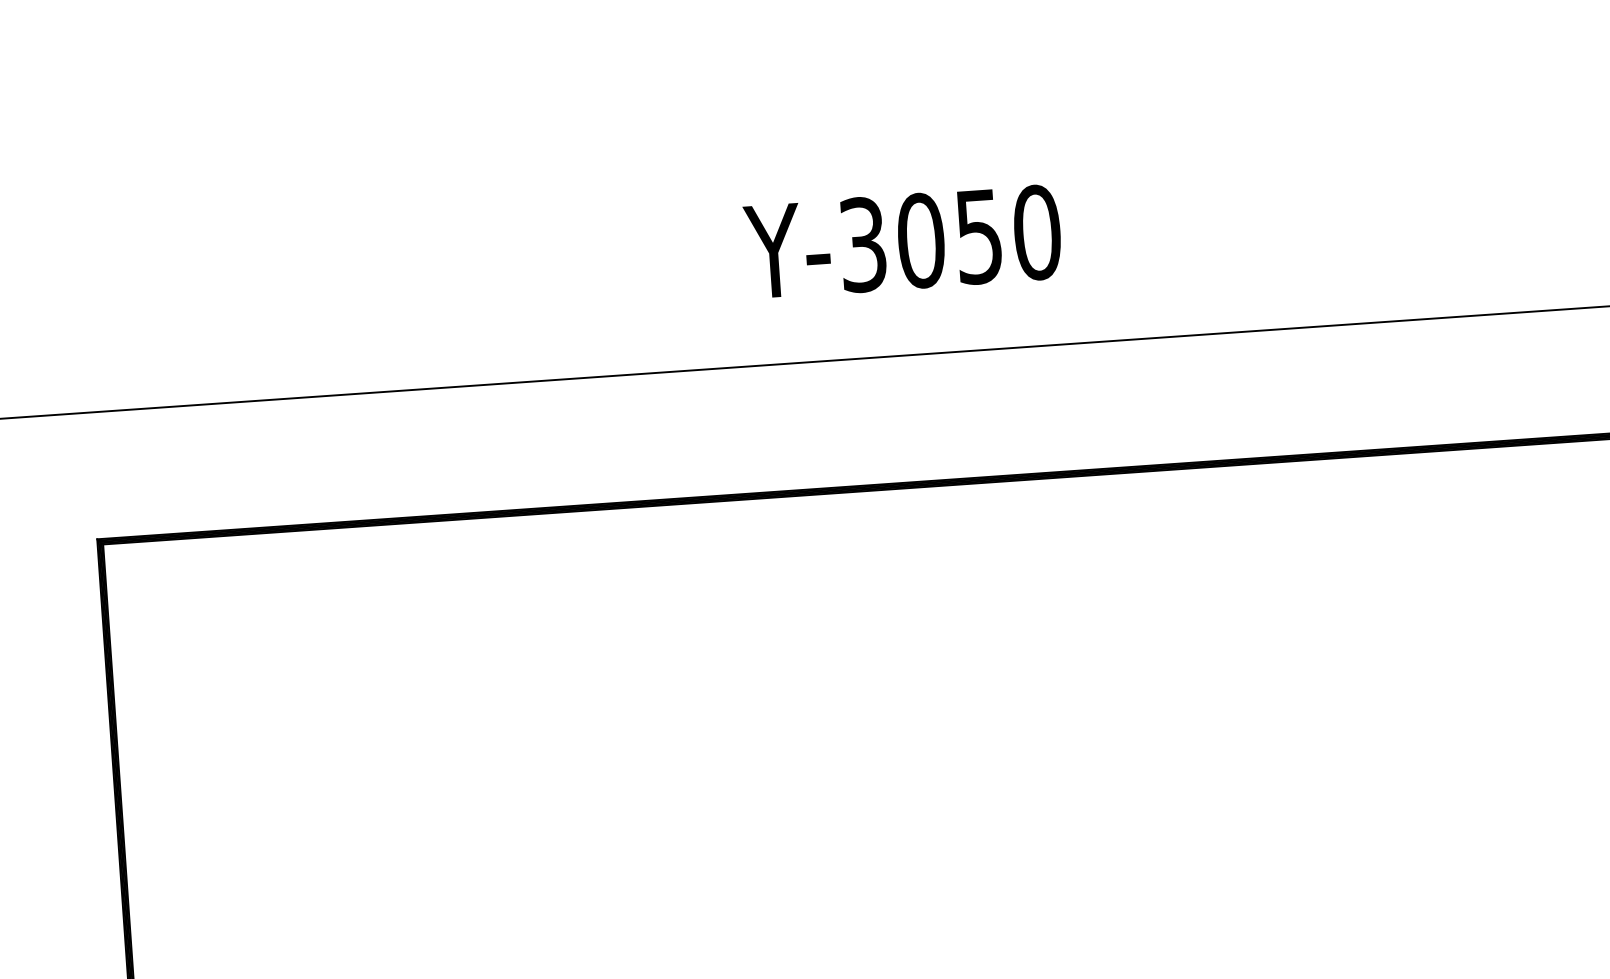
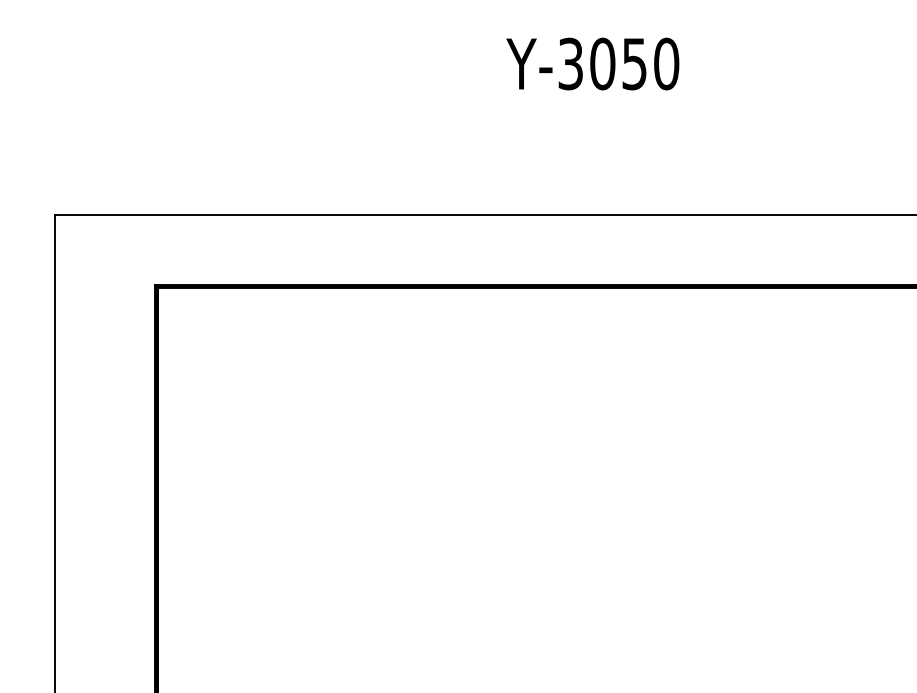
text: (902, 241) -> (592, 63), moved

